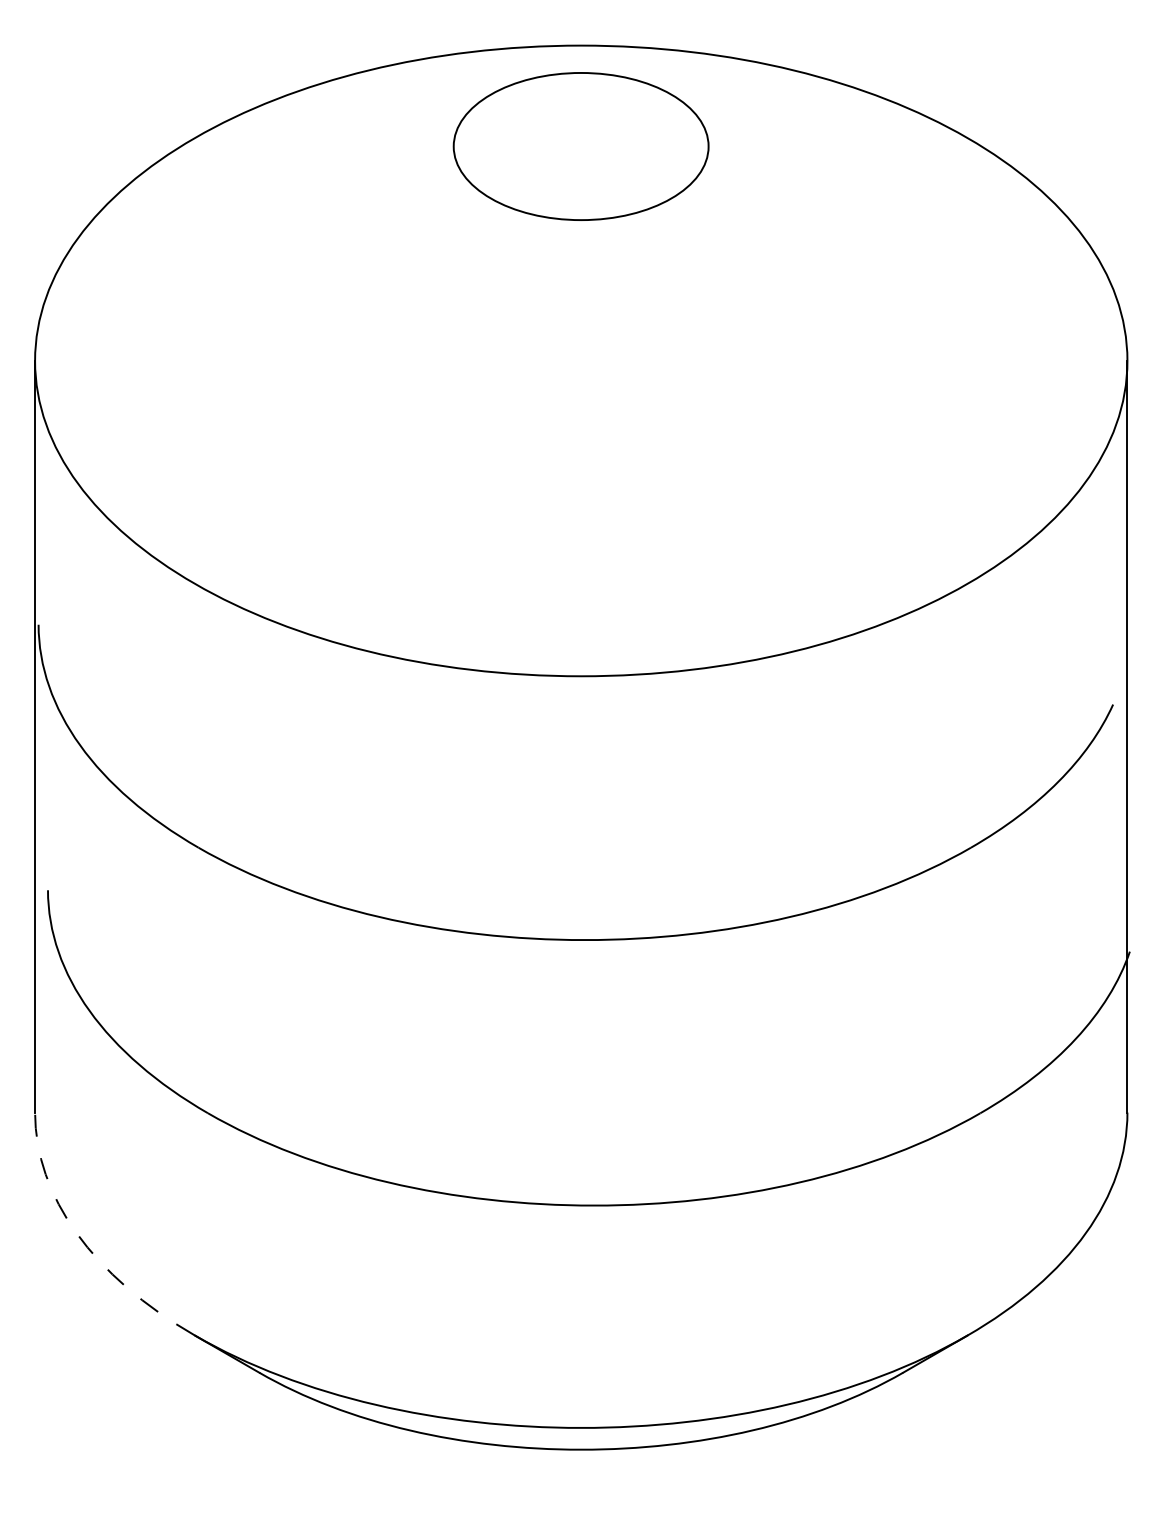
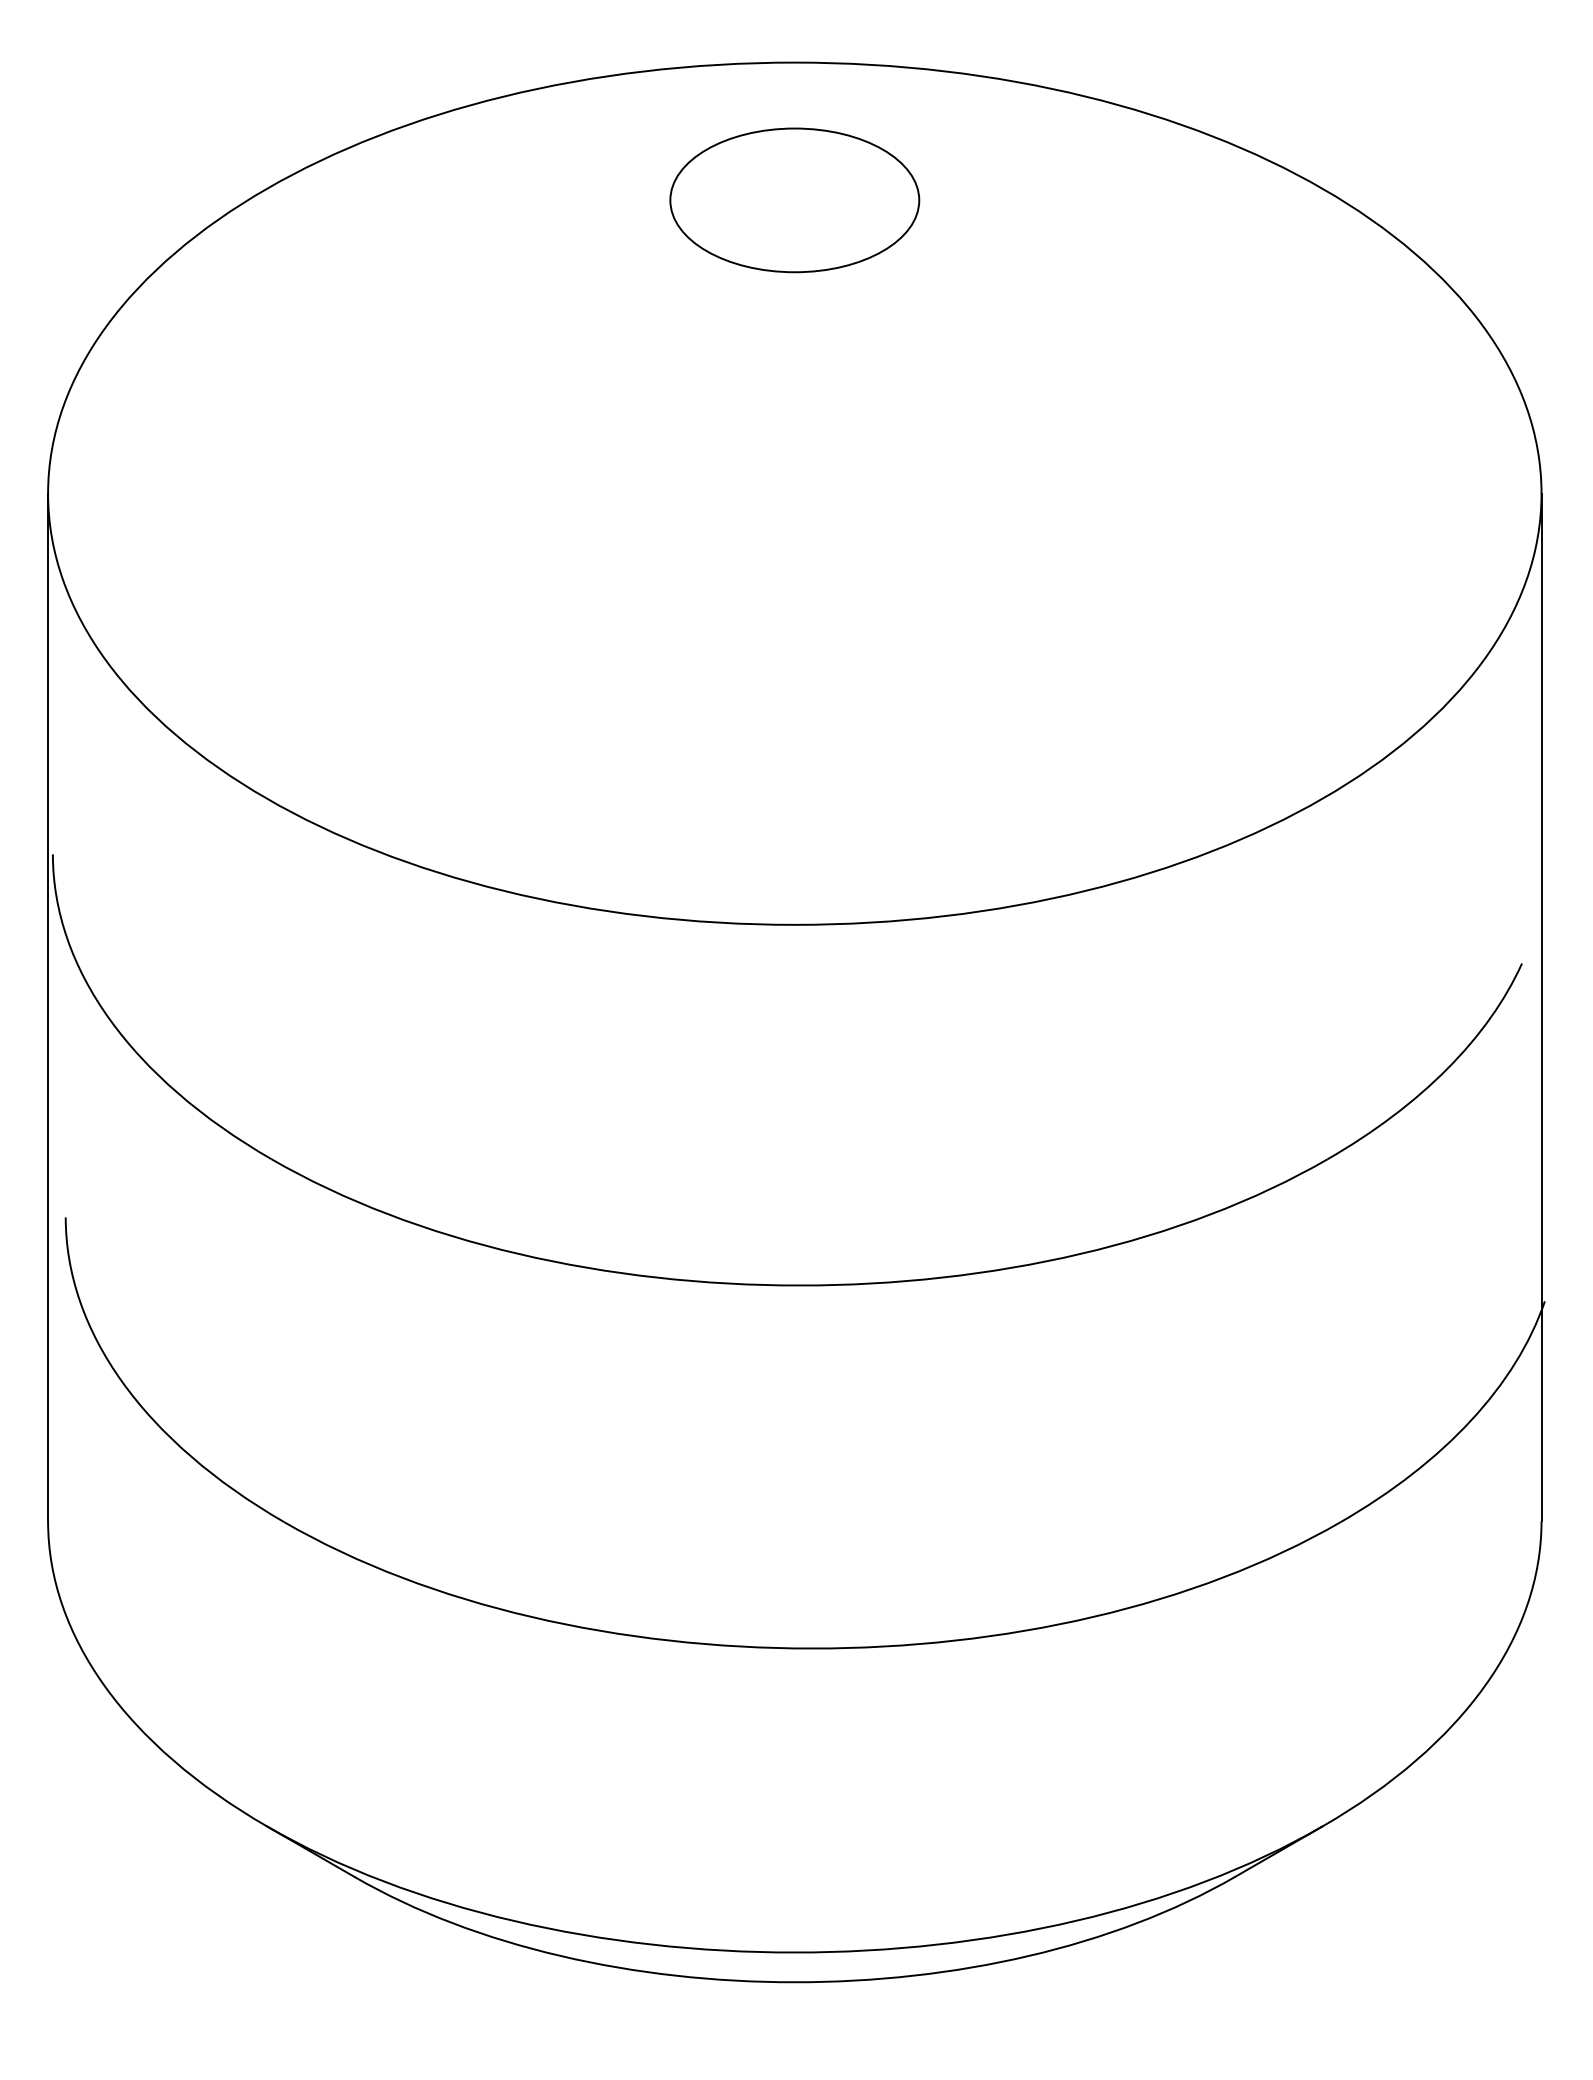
circle: (581, 145) -> (795, 199), size x0.71
arc: (84, 1243) -> (115, 1700), dashed -> solid

